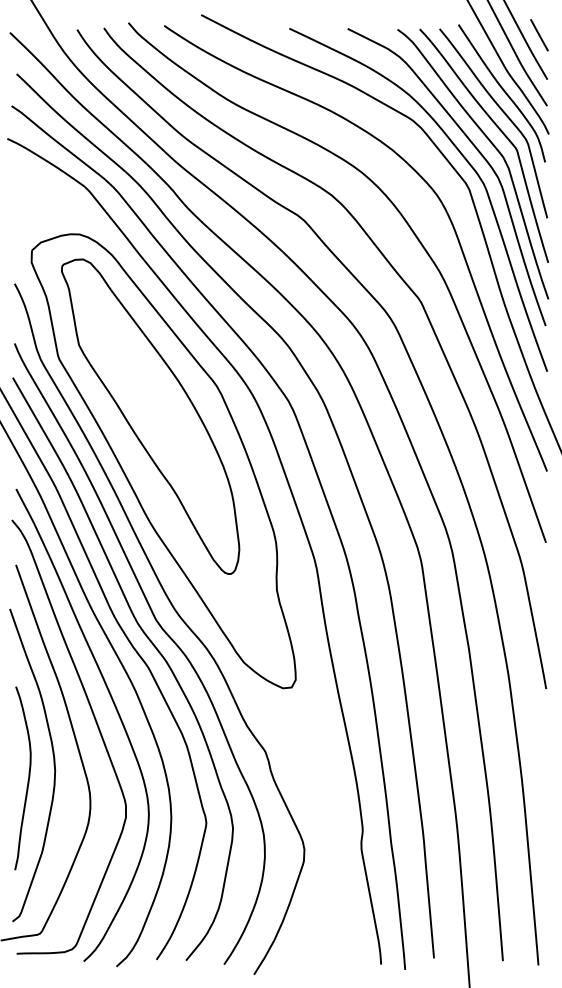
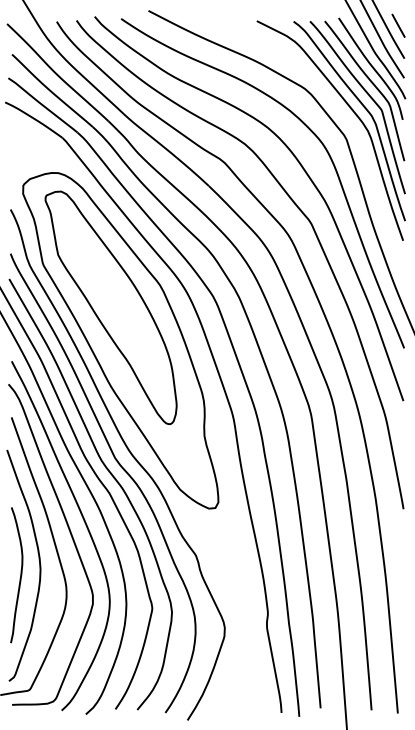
curve: (464, 159) -> (343, 117), removed

